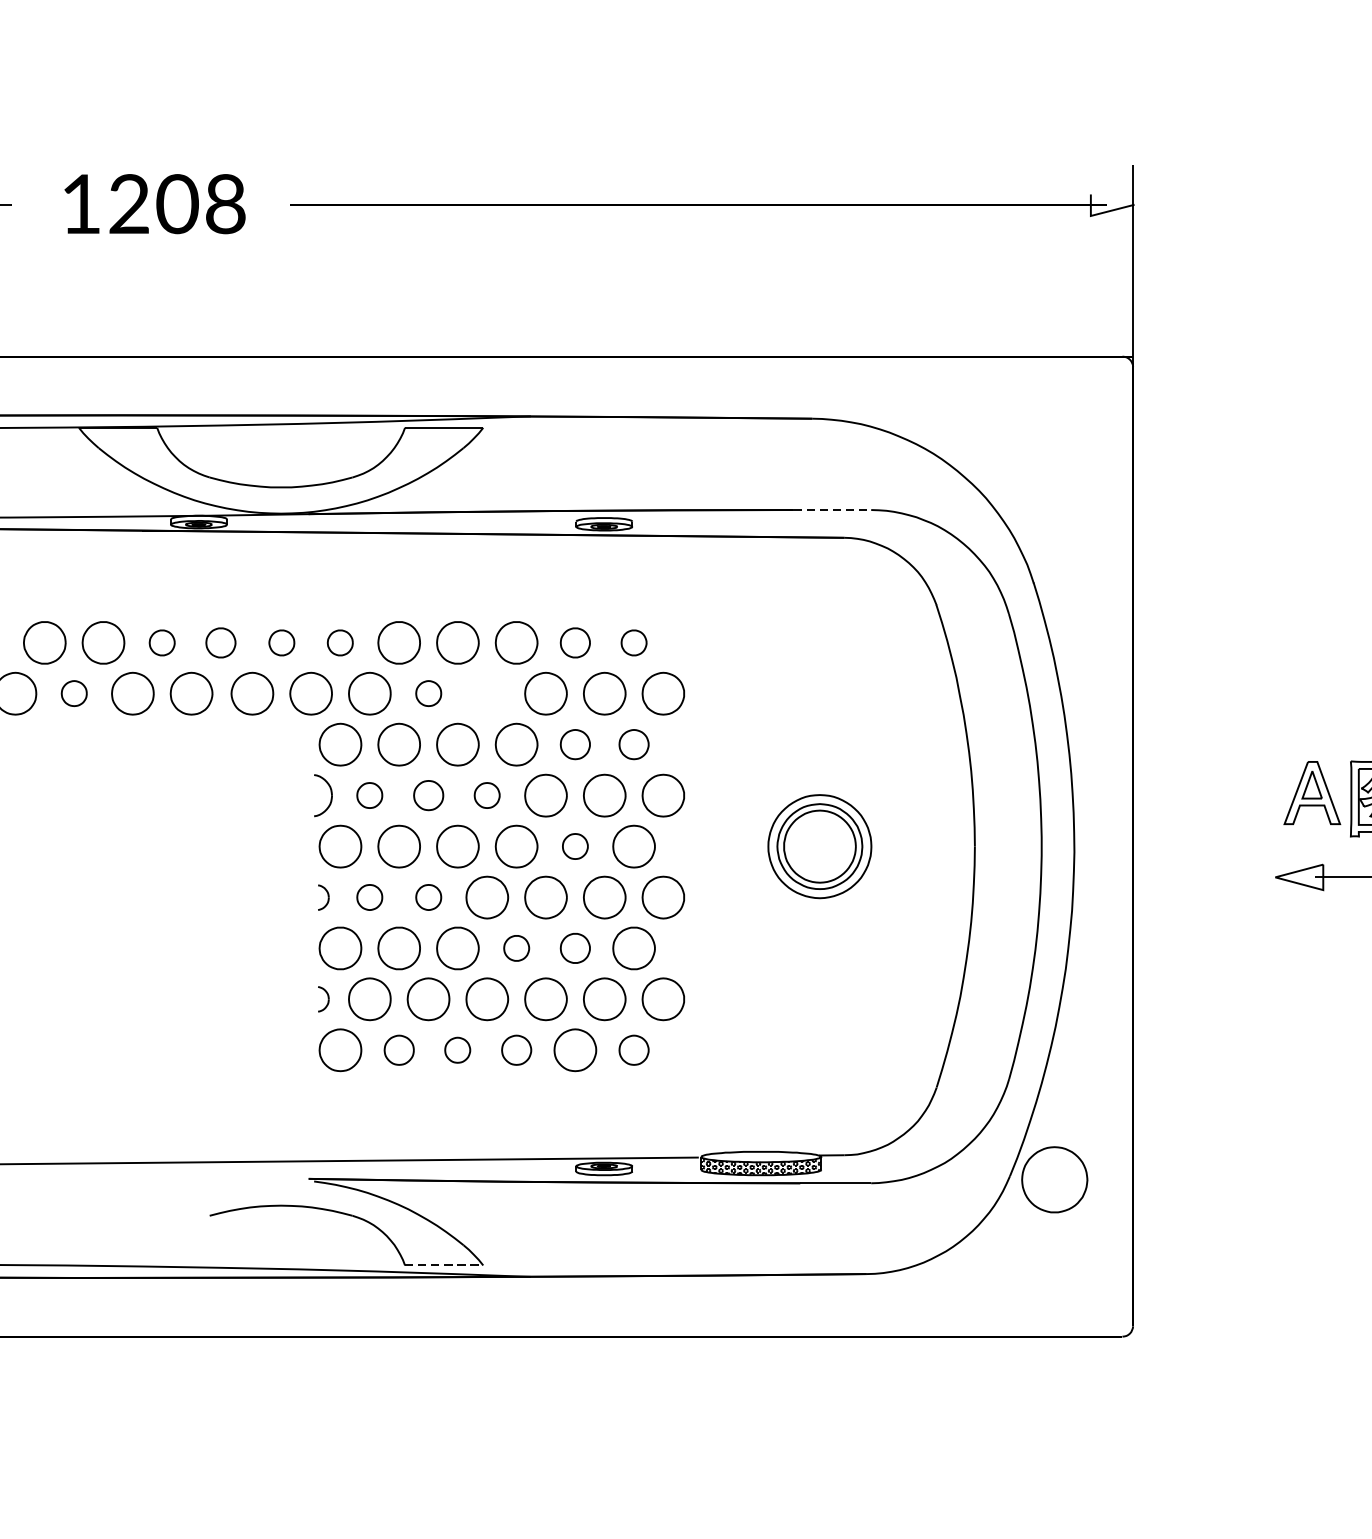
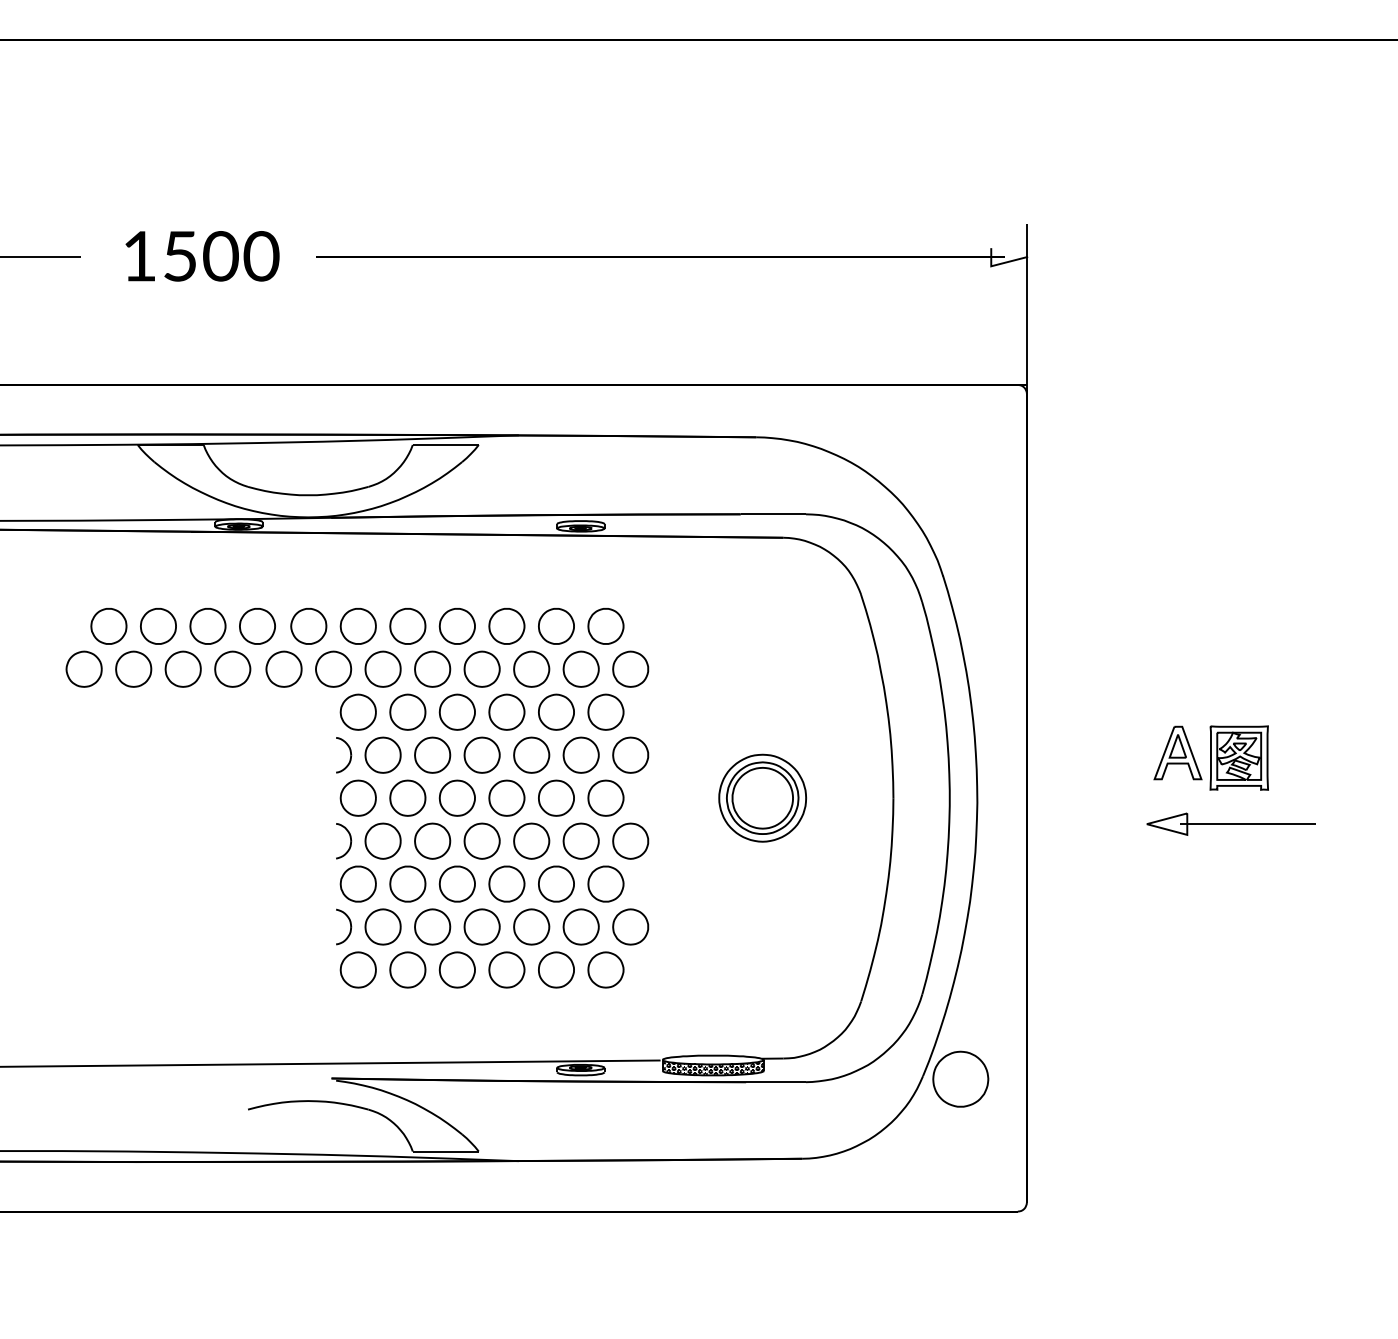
text: (128, 204) -> (179, 256), 2 -> 5
text: (225, 204) -> (261, 256), 8 -> 0
line: (832, 510) -> (773, 514), dashed -> solid
part: (161, 643) -> (207, 626), size x1.67
part: (220, 643) -> (257, 626), size x1.43
part: (281, 643) -> (308, 626), size x1.67
part: (339, 643) -> (357, 626), size x1.67
part: (575, 643) -> (556, 626), size x1.43
part: (633, 643) -> (605, 626), size x1.67
part: (73, 692) -> (133, 668), size x1.67
part: (428, 692) -> (432, 668), size x1.67
part: (486, 692) -> (481, 668), added
part: (575, 743) -> (556, 711), size x1.43
part: (633, 743) -> (605, 711), size x1.43
part: (369, 794) -> (382, 754), size x1.67
part: (428, 794) -> (432, 754), size x1.43
part: (486, 794) -> (481, 754), size x1.67
part: (575, 845) -> (556, 797), size x1.67
part: (369, 896) -> (382, 840), size x1.67
part: (428, 896) -> (432, 840), size x1.67
part: (324, 897) -> (344, 841), size x1.67
part: (516, 947) -> (506, 883), size x1.67
part: (575, 947) -> (556, 883), size x1.43
part: (324, 998) -> (344, 926), size x1.67
part: (398, 1049) -> (407, 969), size x1.43
part: (456, 1049) -> (456, 969), size x1.67
part: (516, 1049) -> (506, 969), size x1.43
part: (633, 1049) -> (605, 969), size x1.43
line: (443, 1265) -> (445, 1151), dashed -> solid

